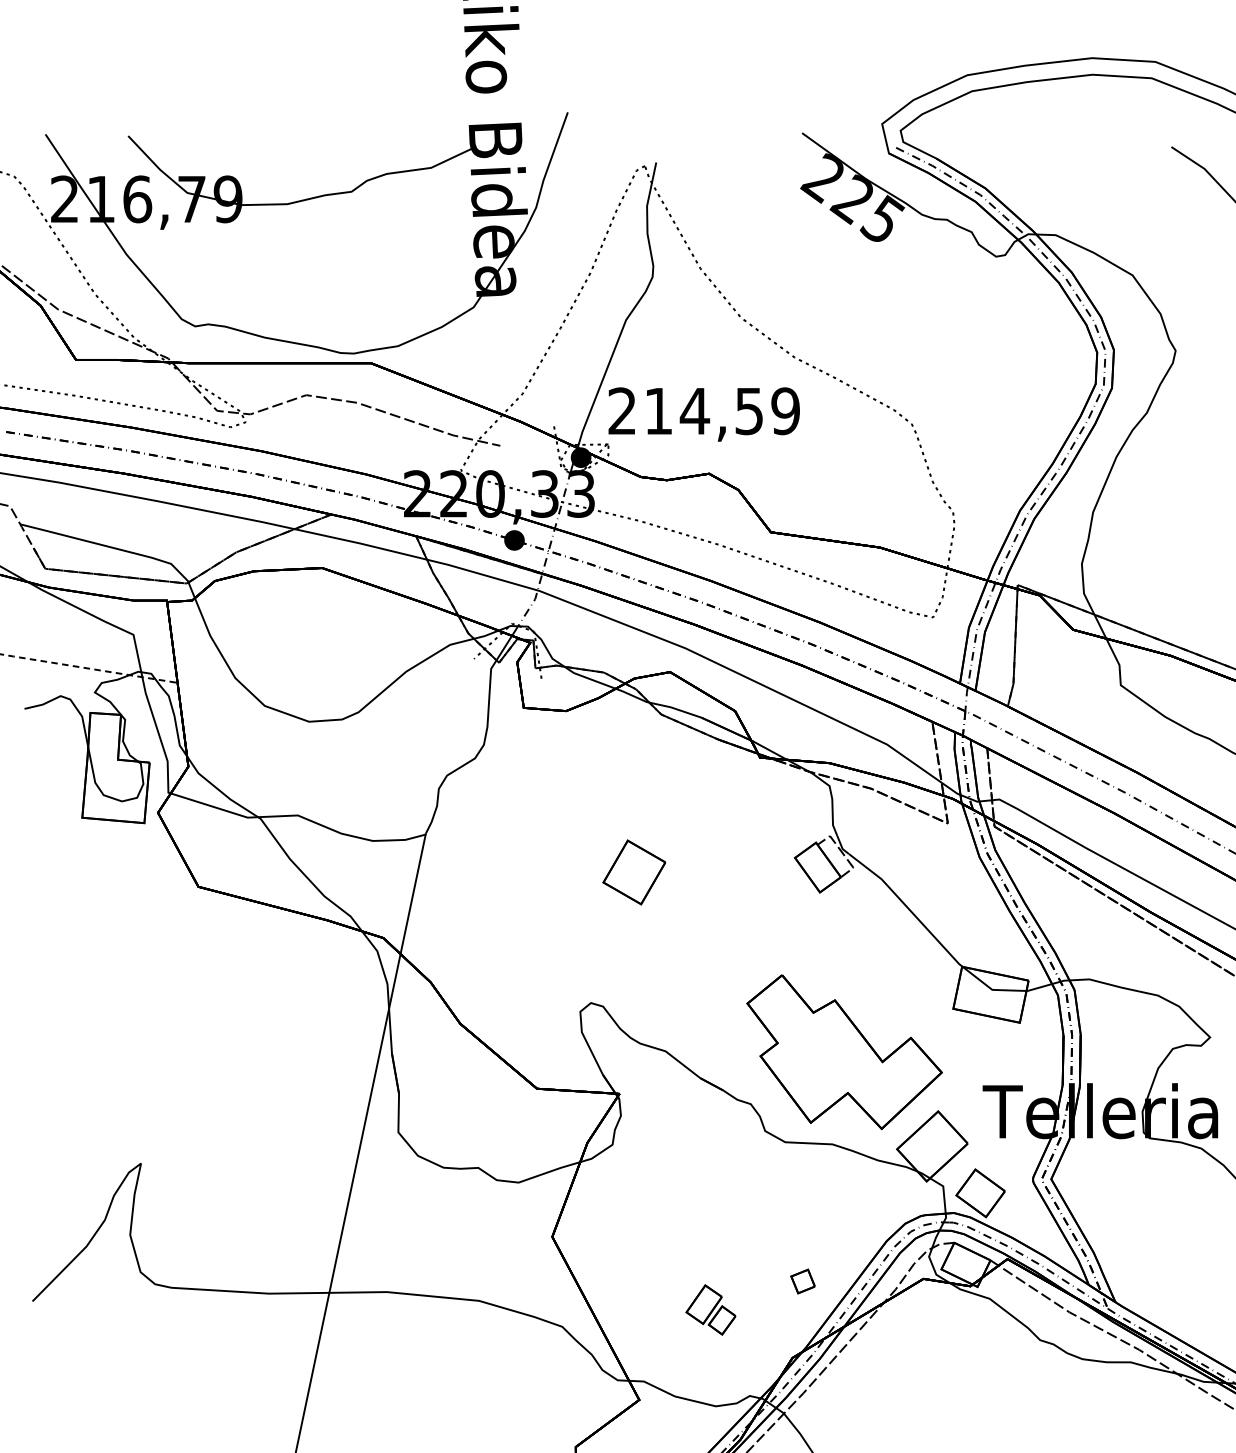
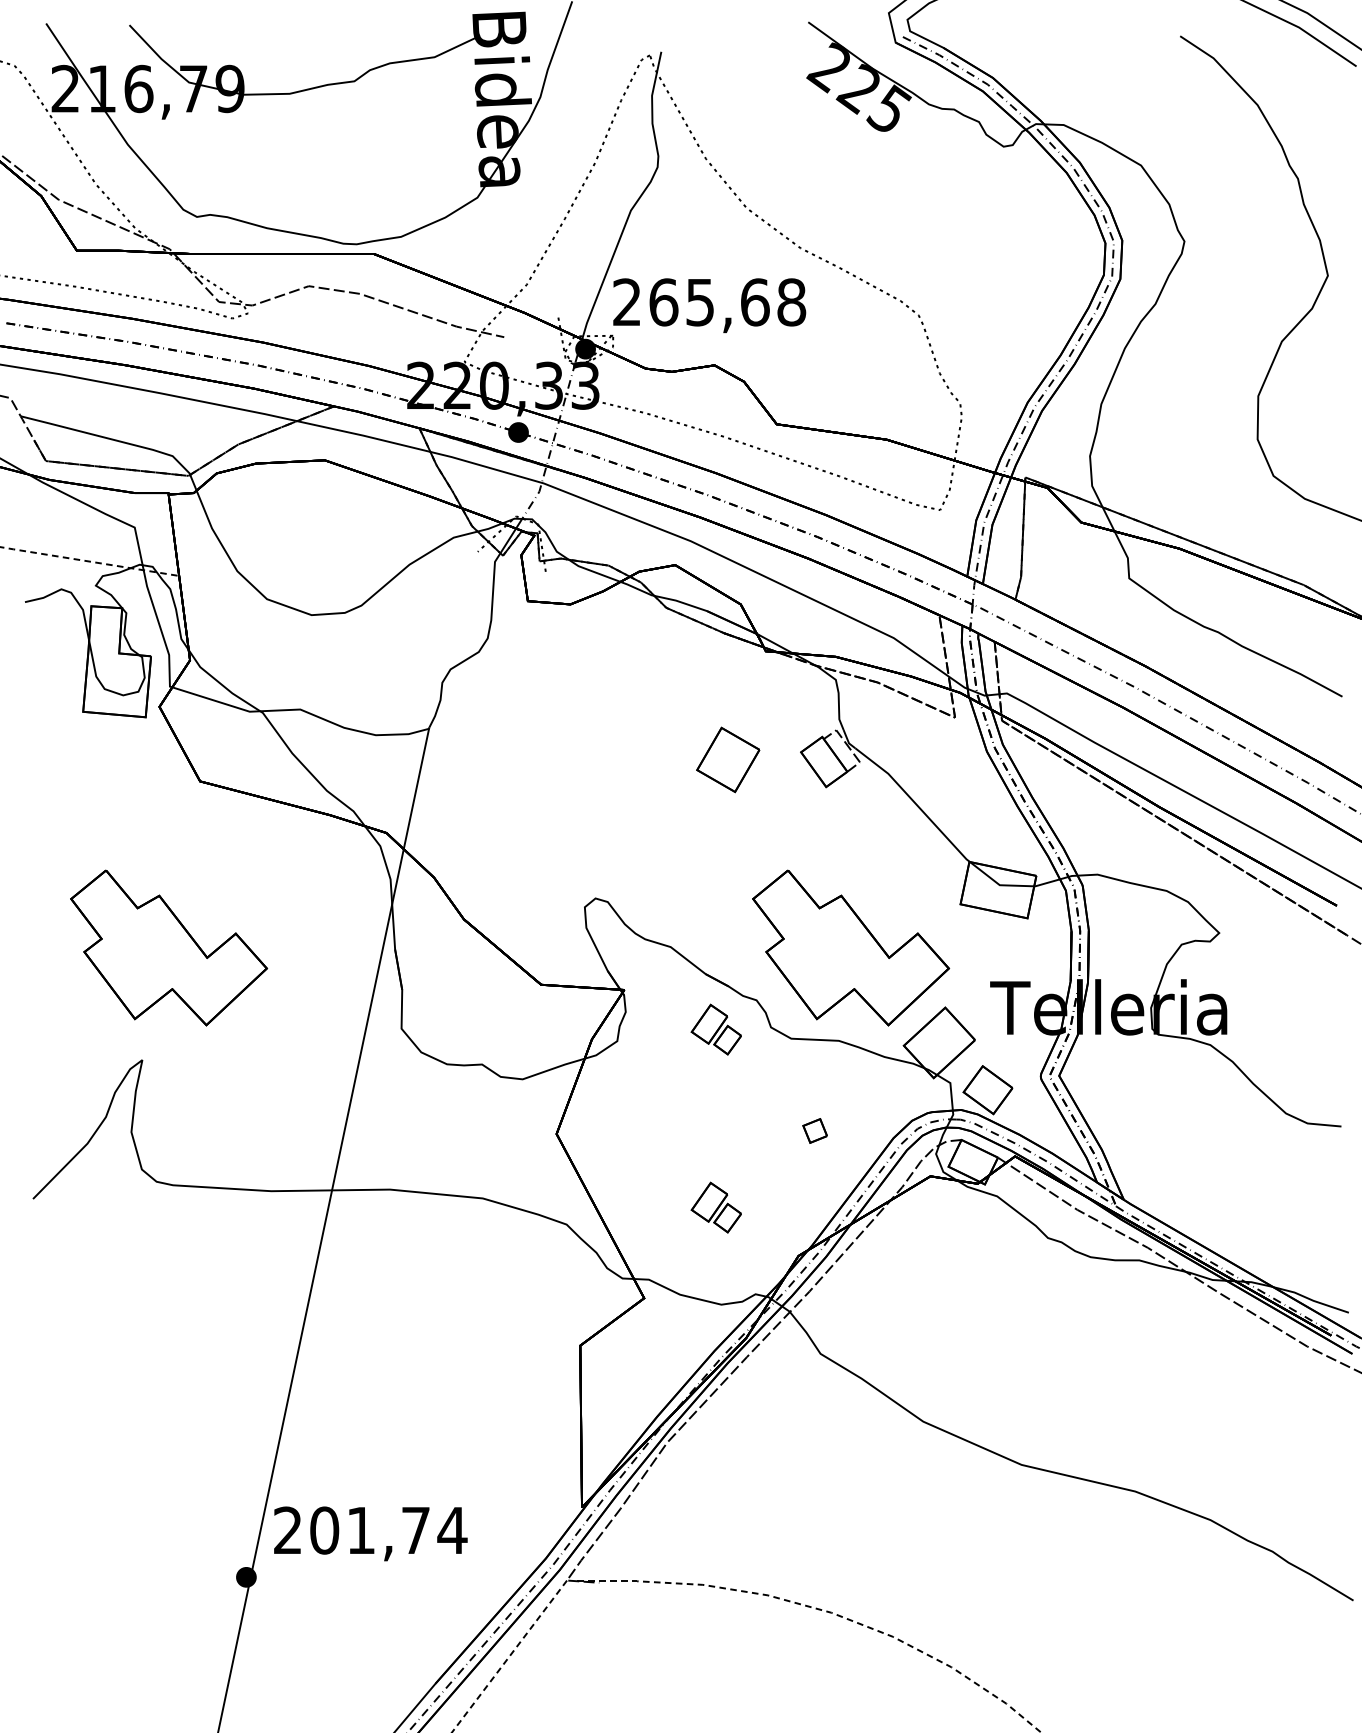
text: (721, 411) -> (727, 302), 214,59 -> 265,68
part: (634, 872) -> (728, 759), moved
part: (167, 1051) -> (169, 947), added
part: (710, 1133) -> (715, 1029), added
part: (802, 1281) -> (814, 1130), moved

